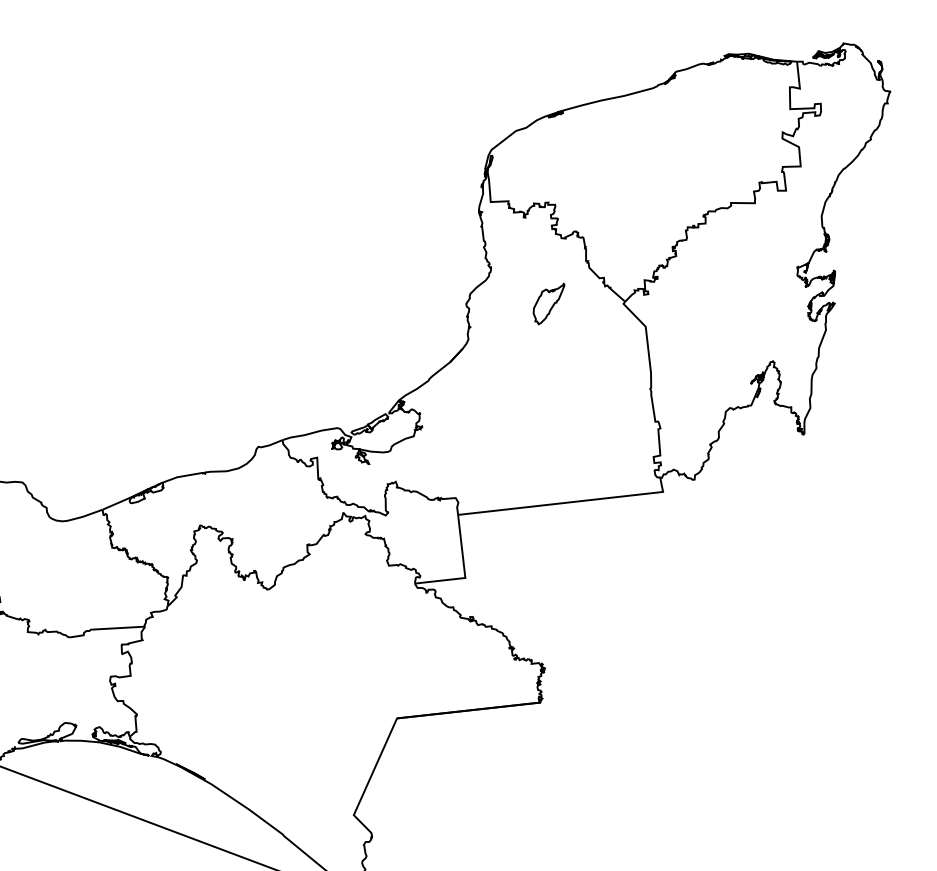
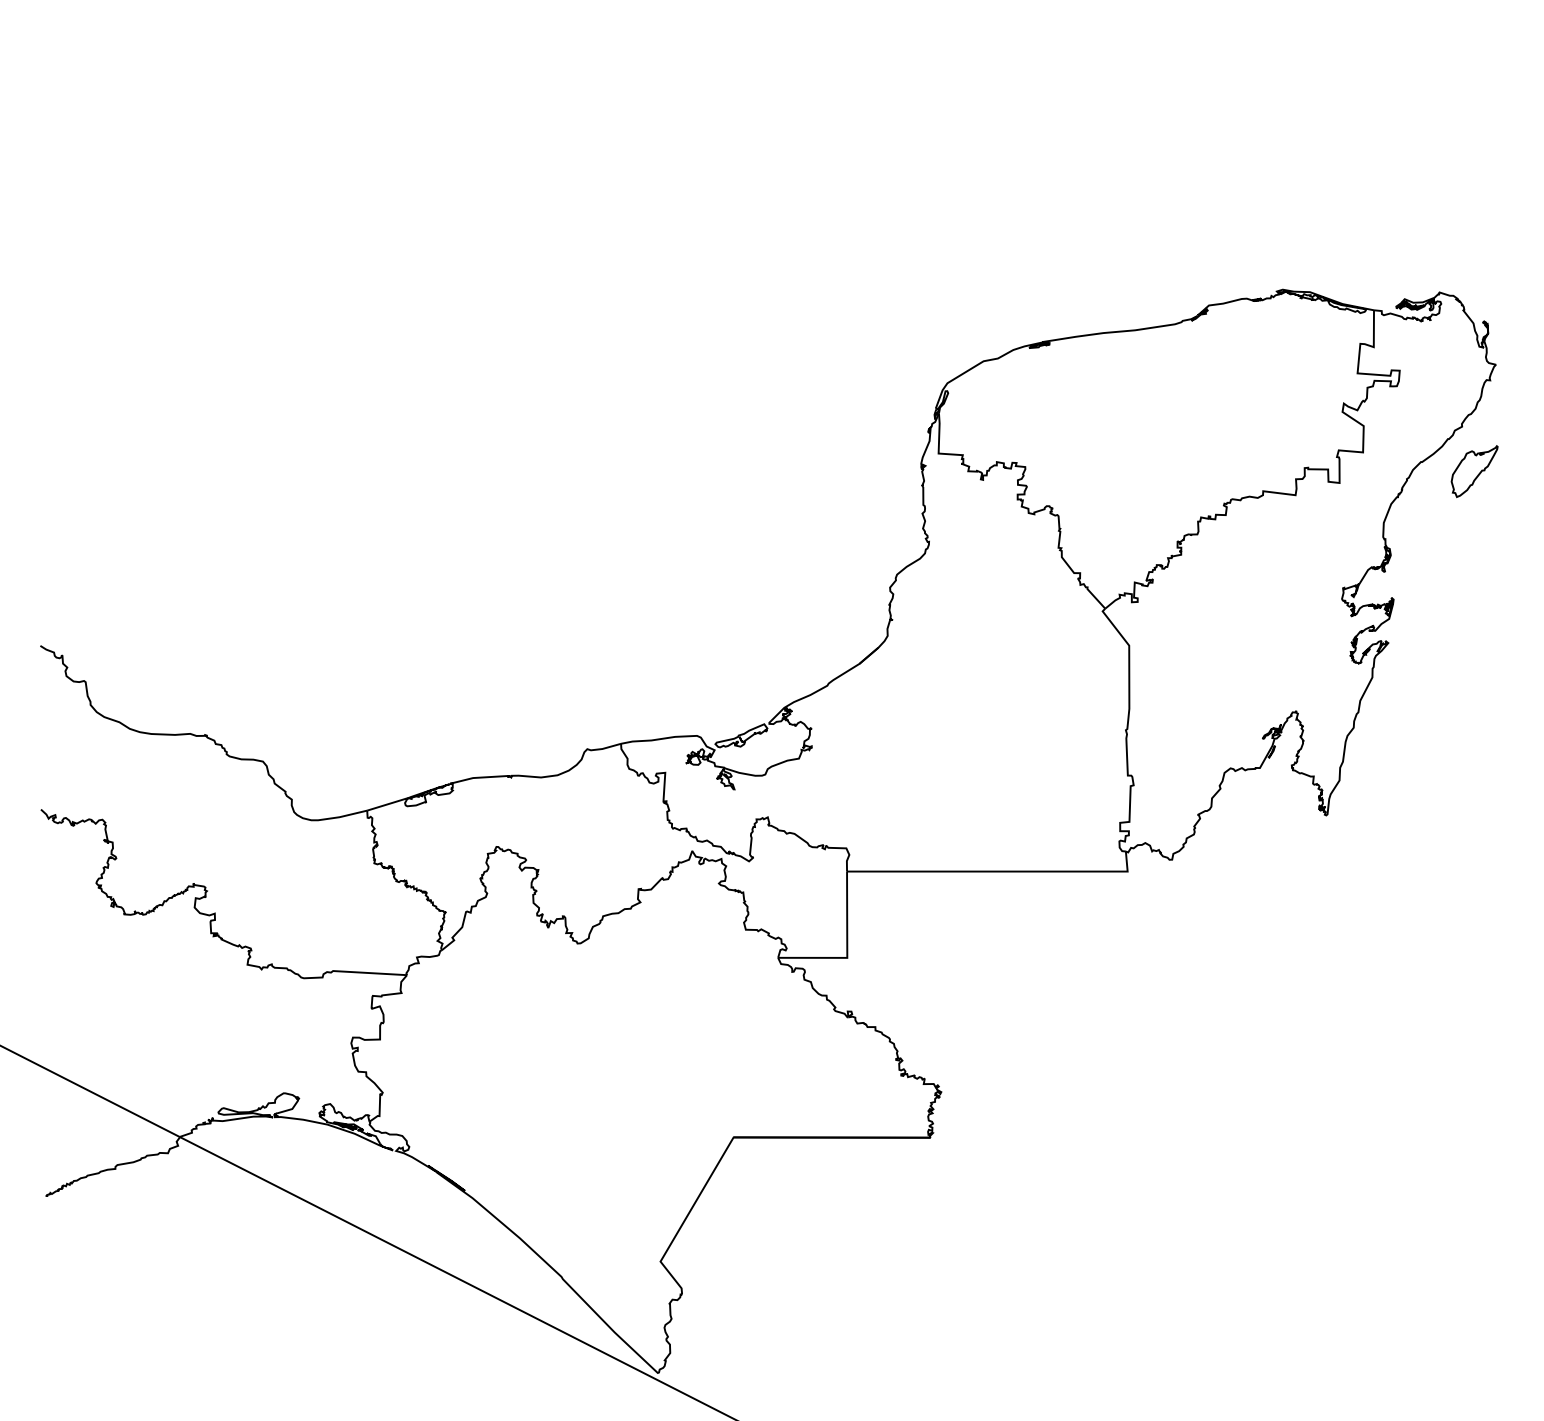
part: (549, 304) -> (1474, 471), moved

